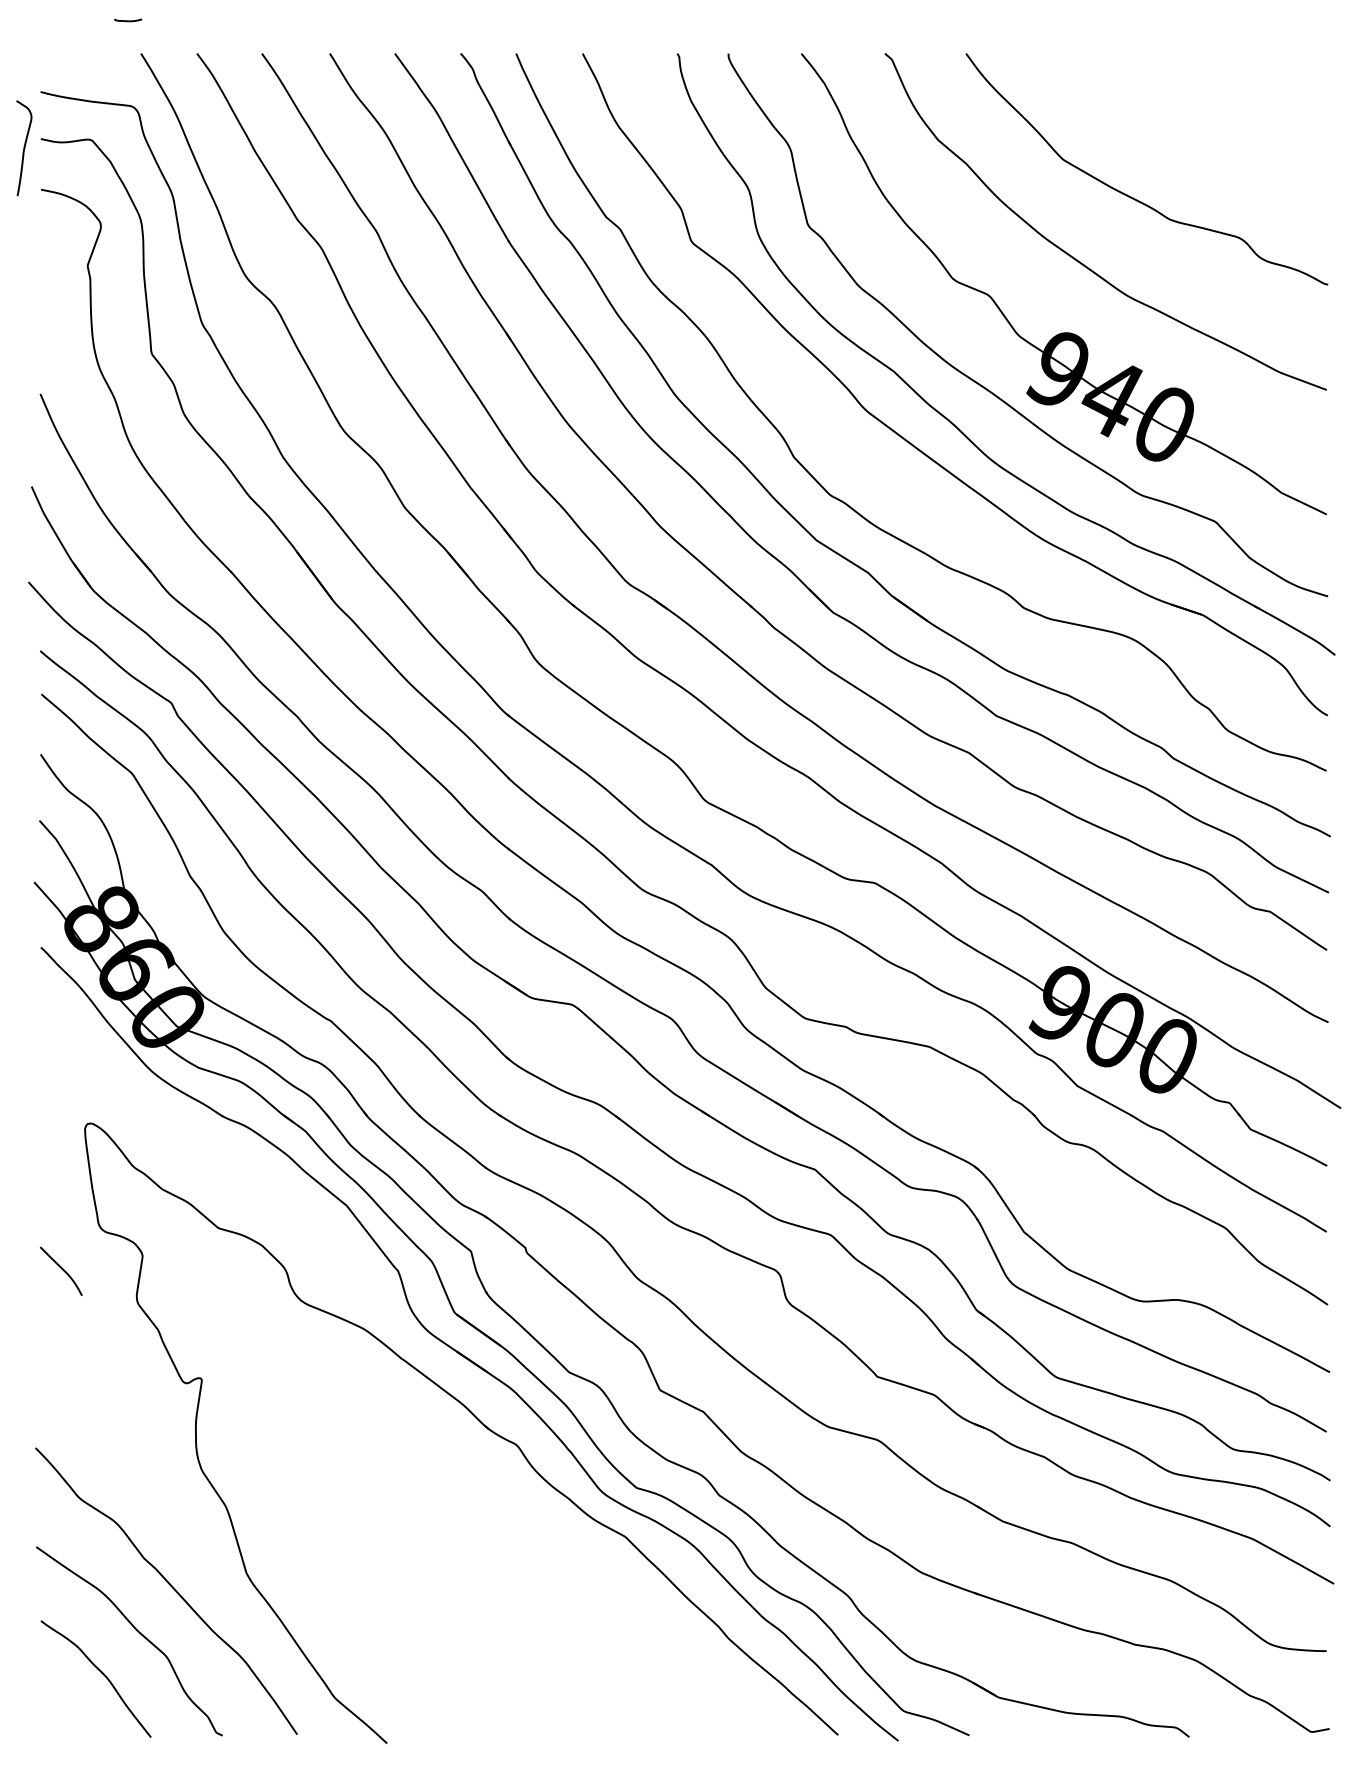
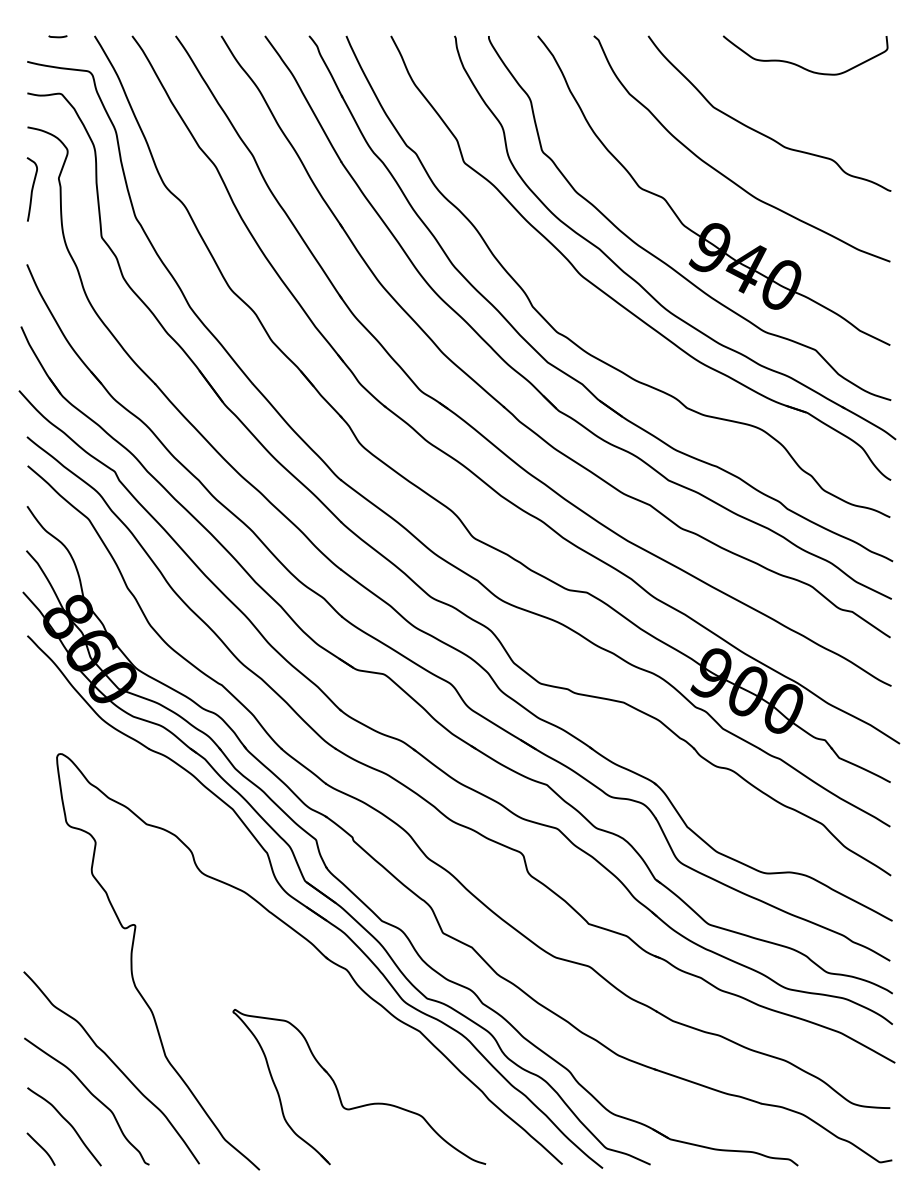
line: (127, 20) -> (57, 36), moved
curve: (1192, 97) -> (800, 65), added
curve: (23, 148) -> (31, 189), moved
curve: (60, 1268) -> (40, 1147), moved
part: (543, 1645) -> (364, 1104), added

